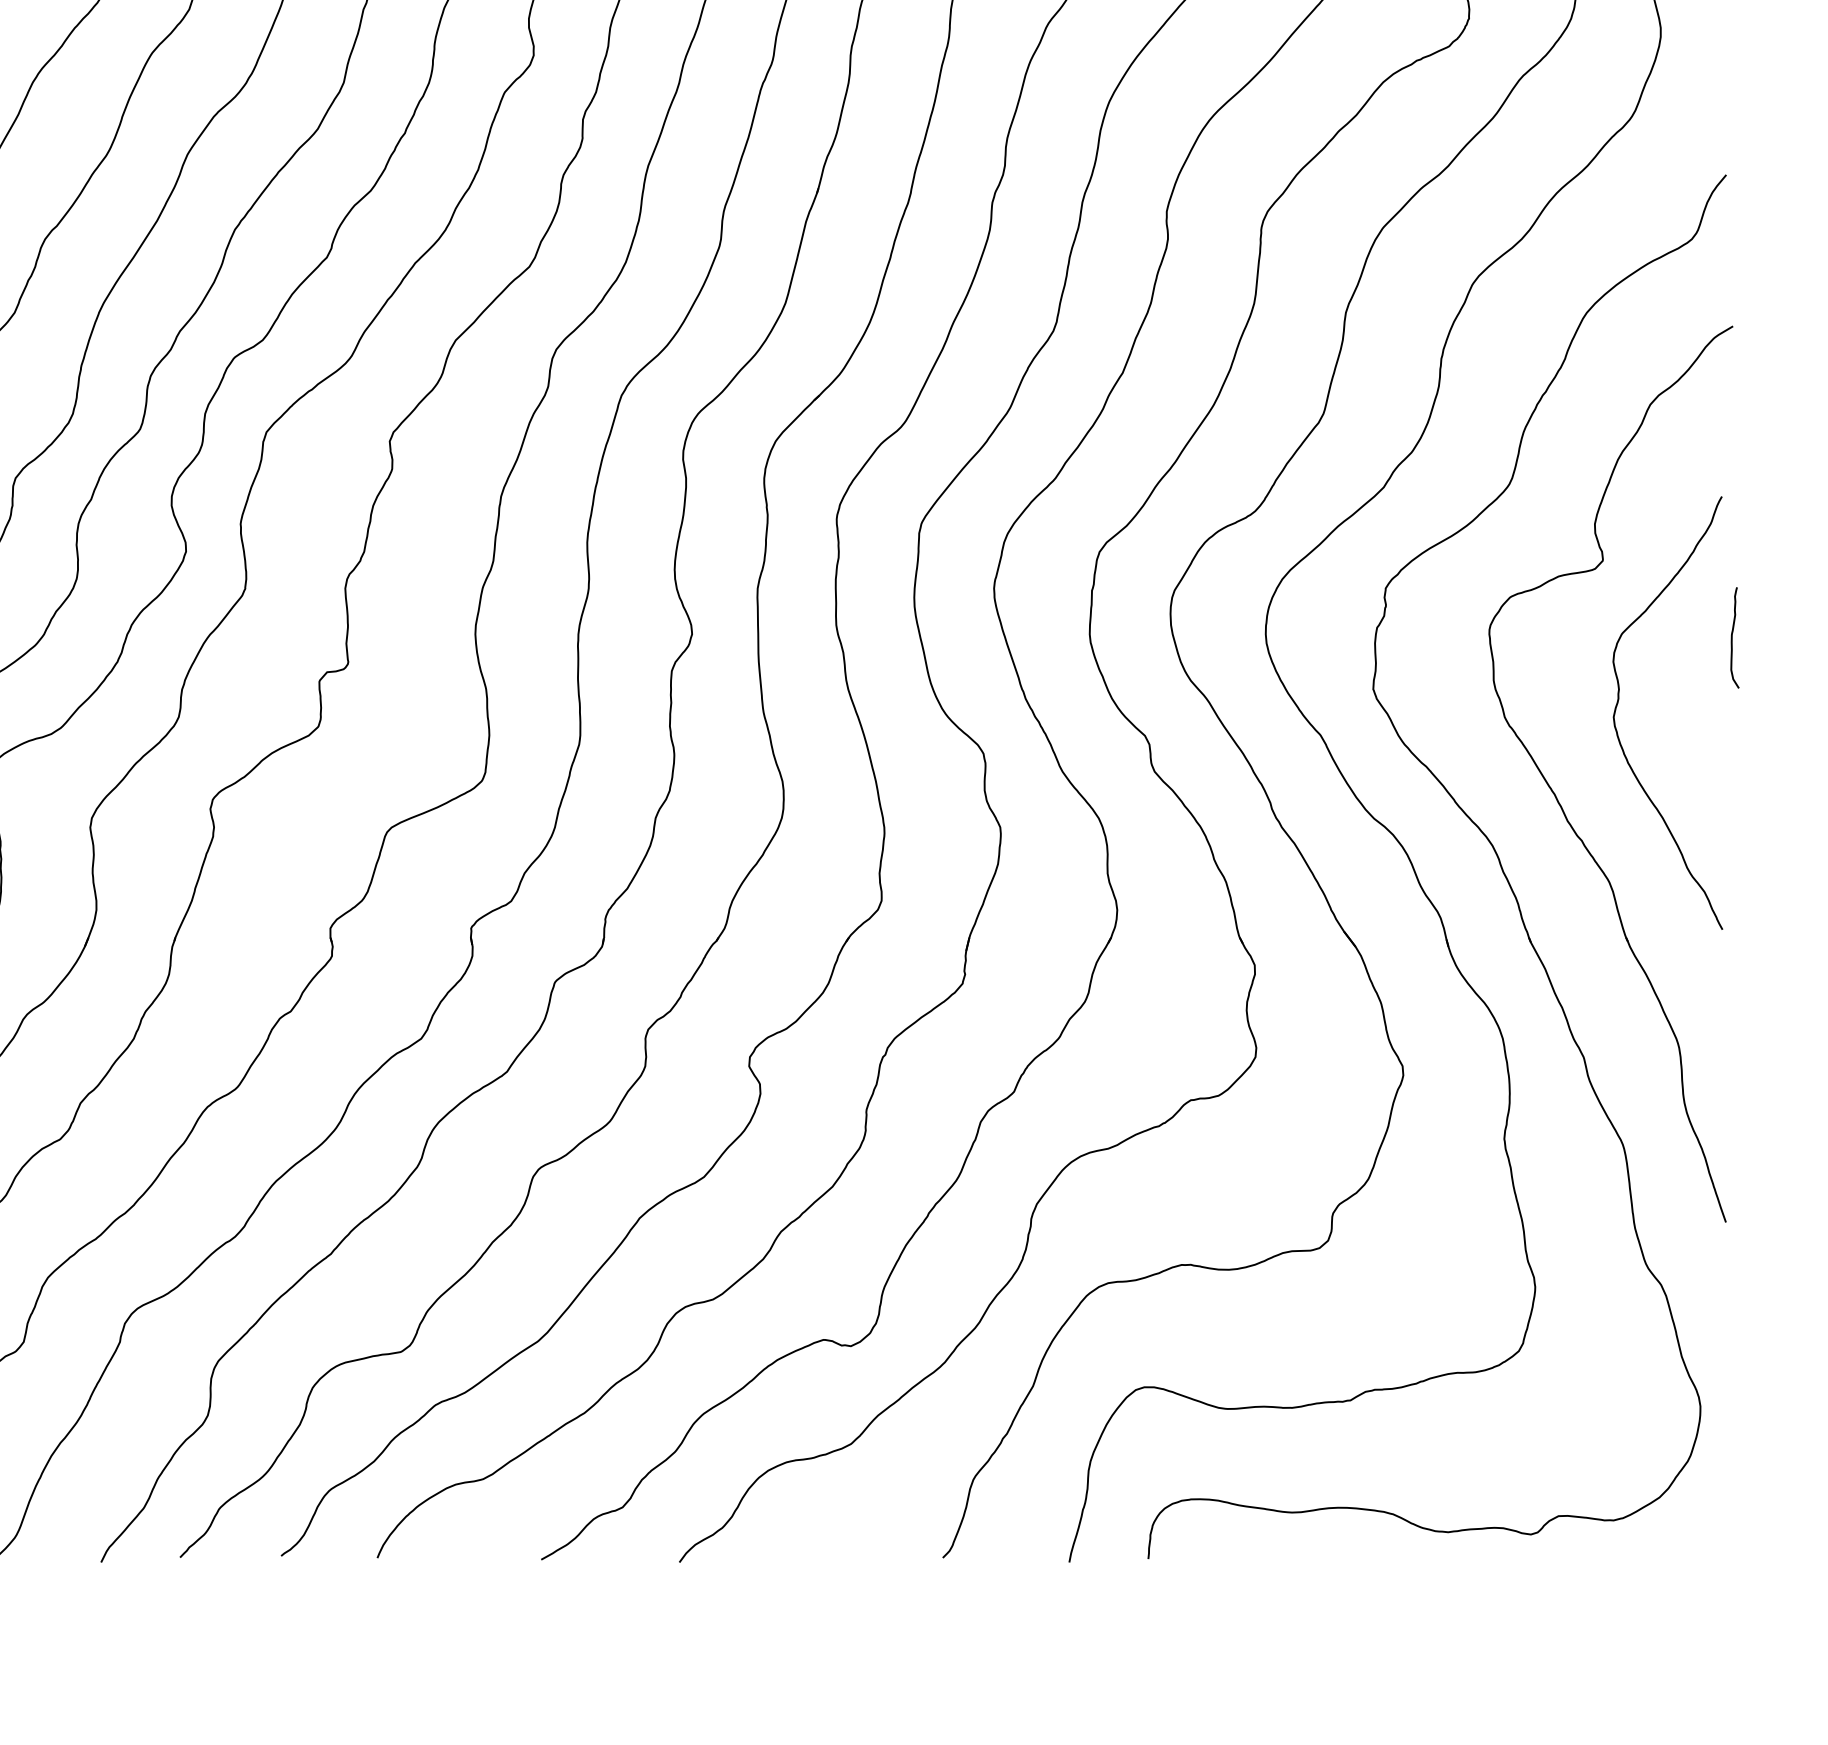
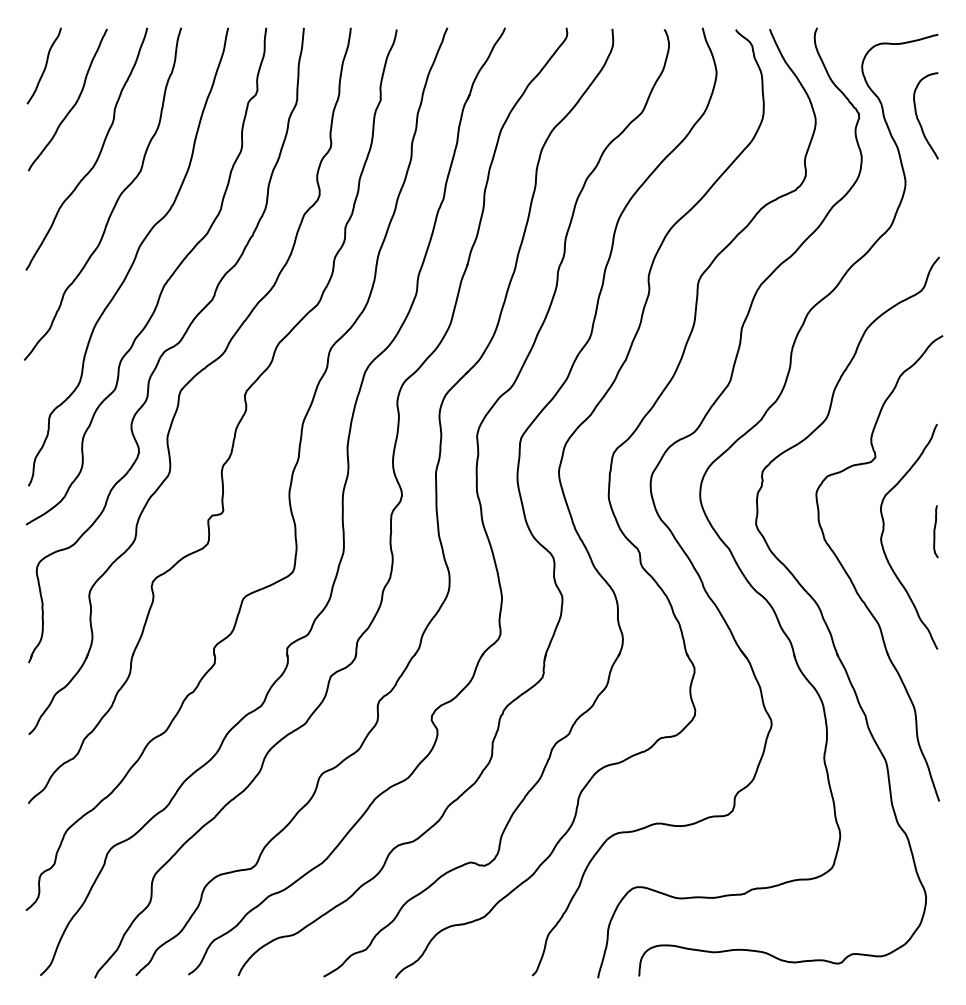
curve: (1733, 637) -> (935, 531), moved

